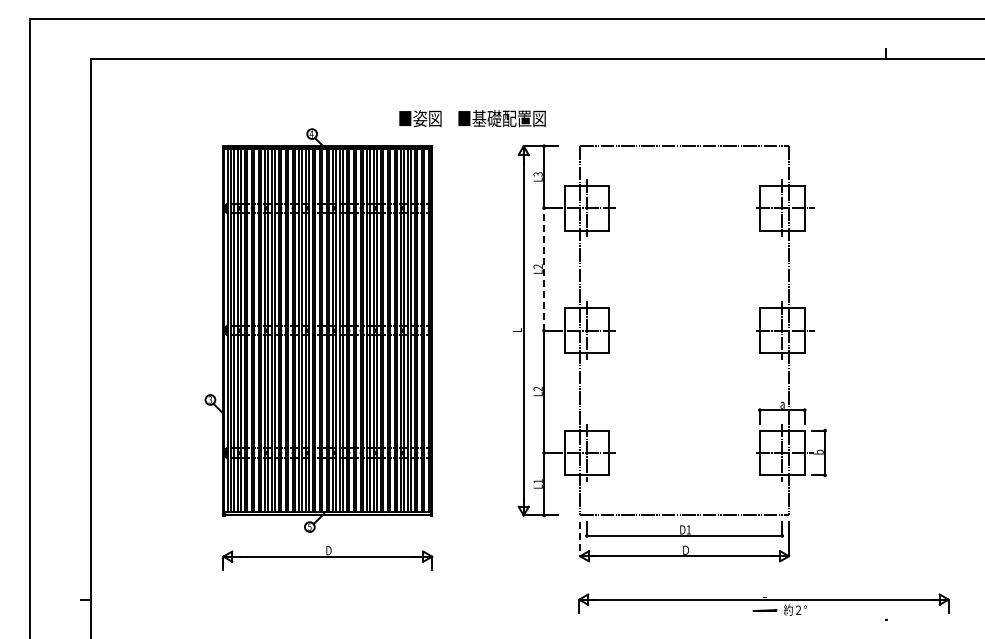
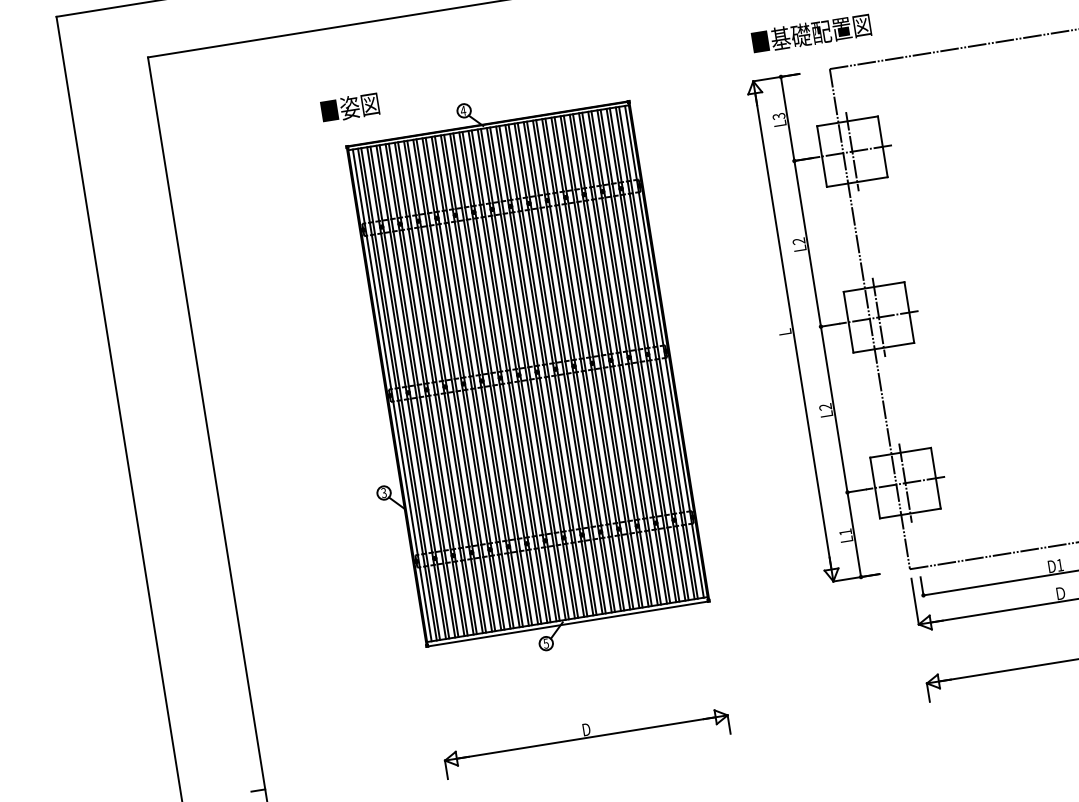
text: (420, 118) -> (350, 107), moved
text: (501, 118) -> (810, 33), moved
line: (544, 268) -> (807, 242), dashed -> solid
line: (580, 539) -> (915, 601), dashed -> solid
part: (327, 558) -> (586, 740), moved

